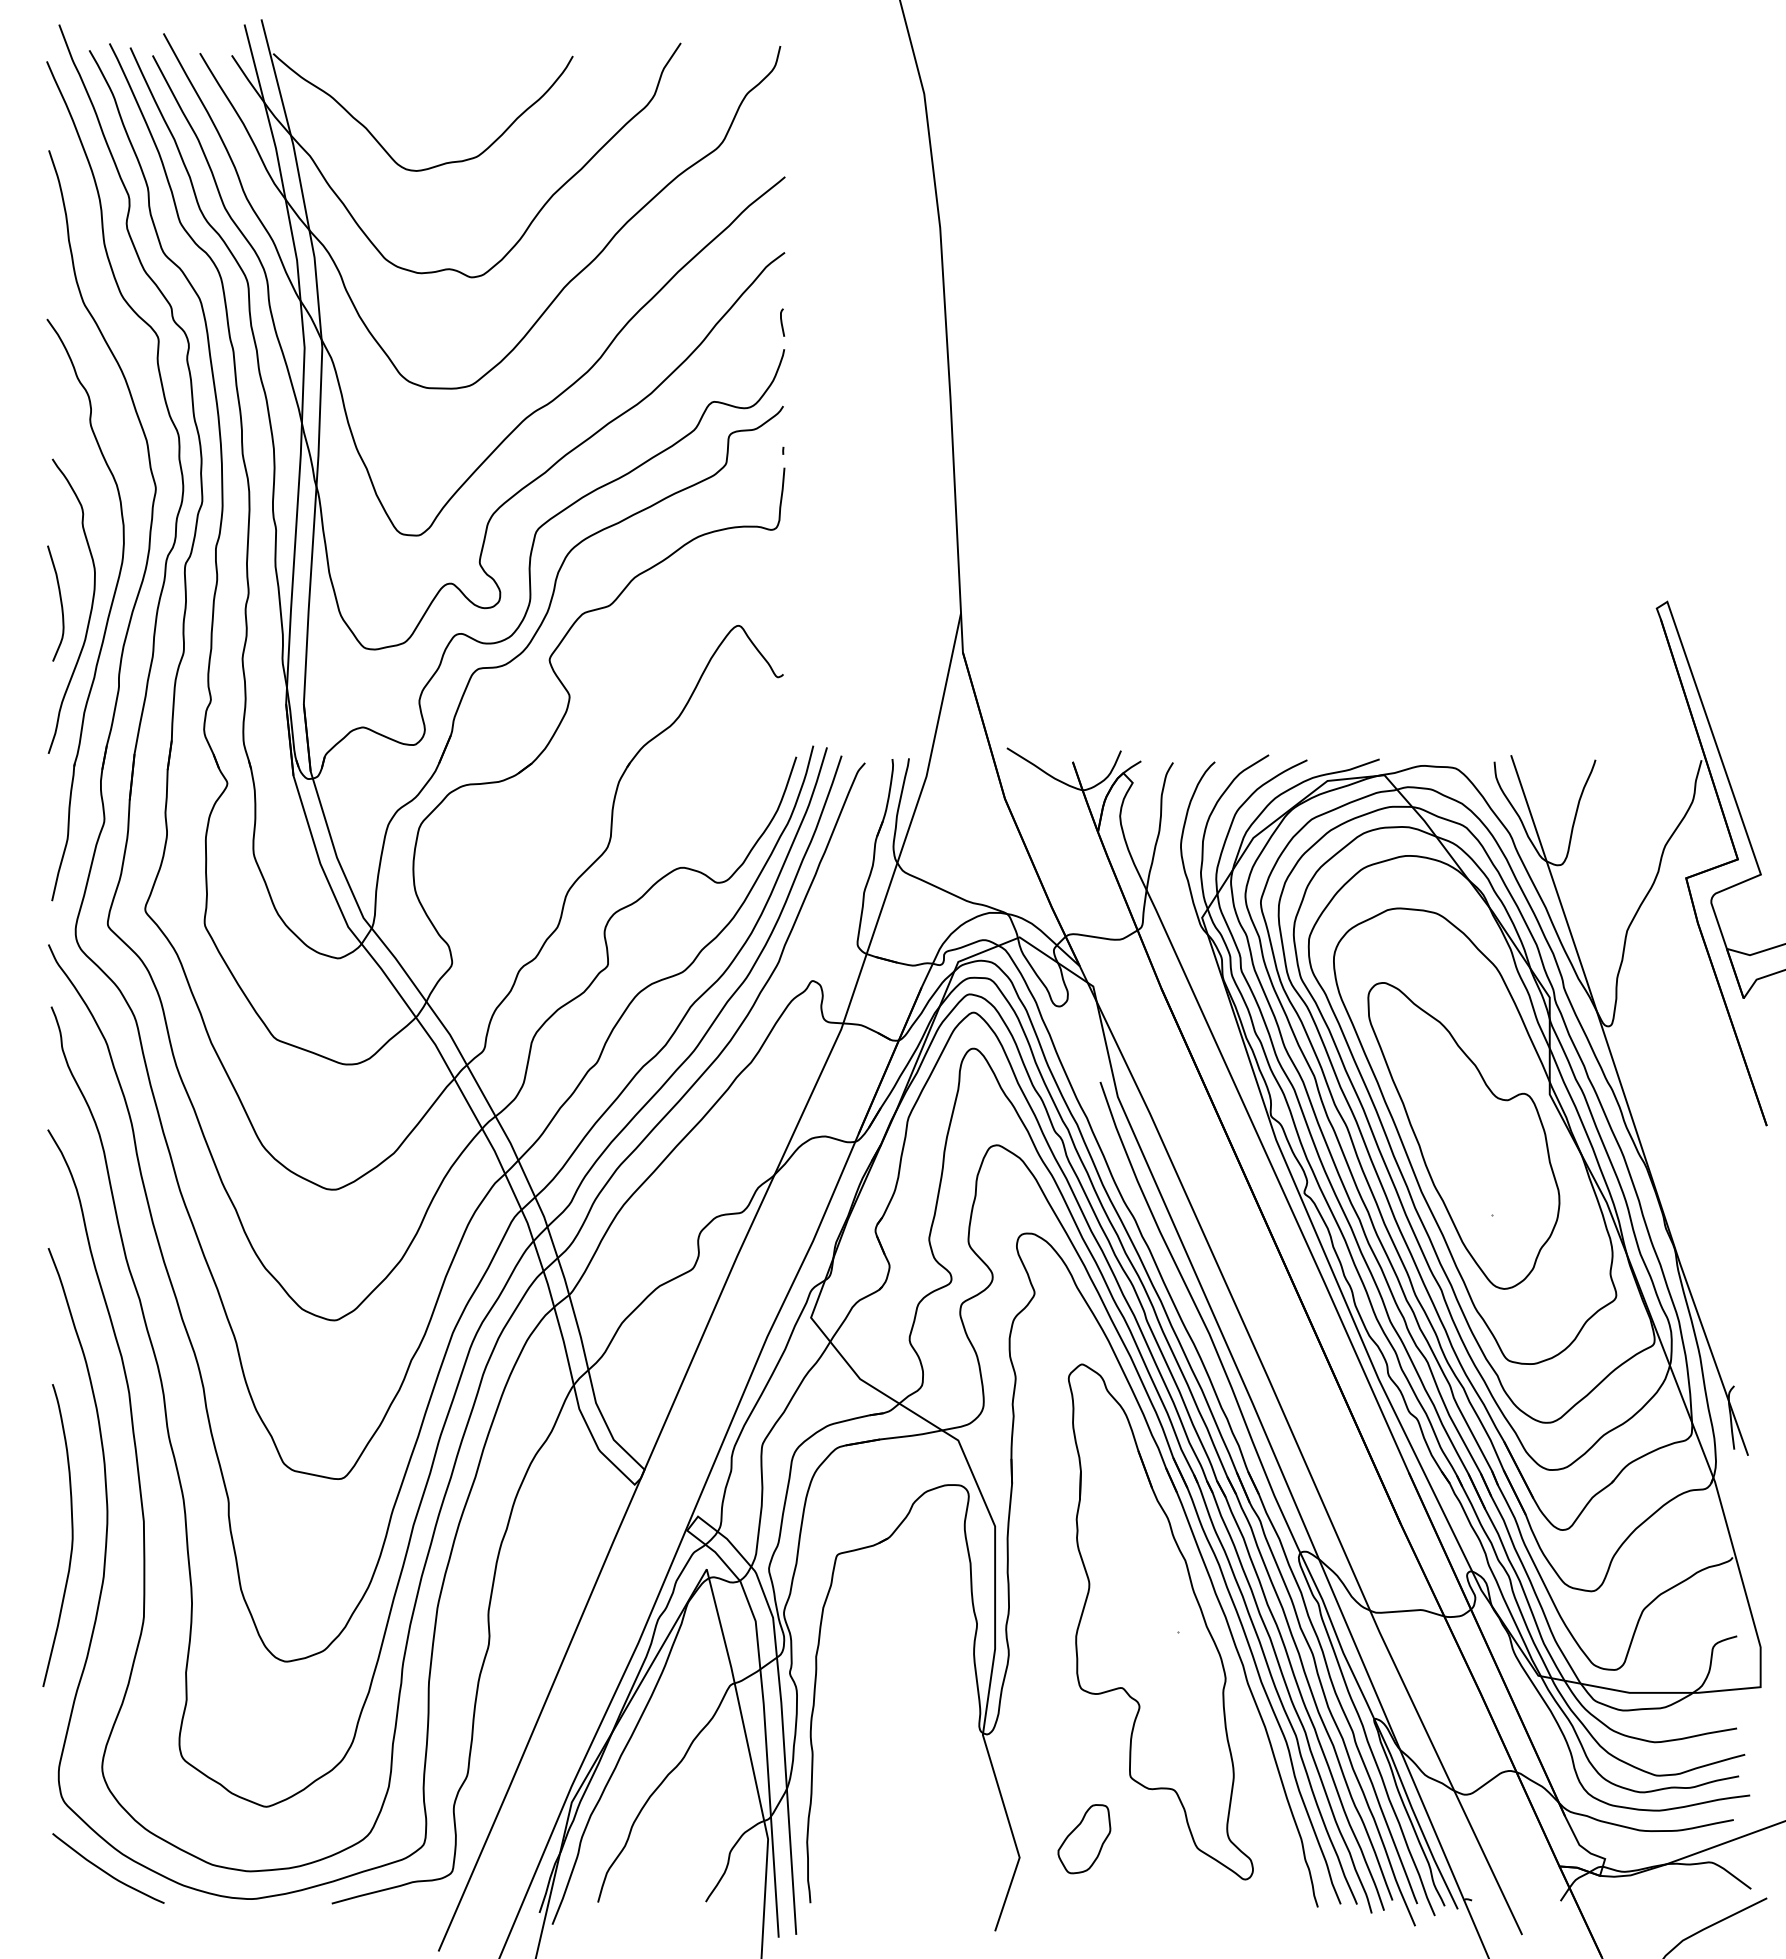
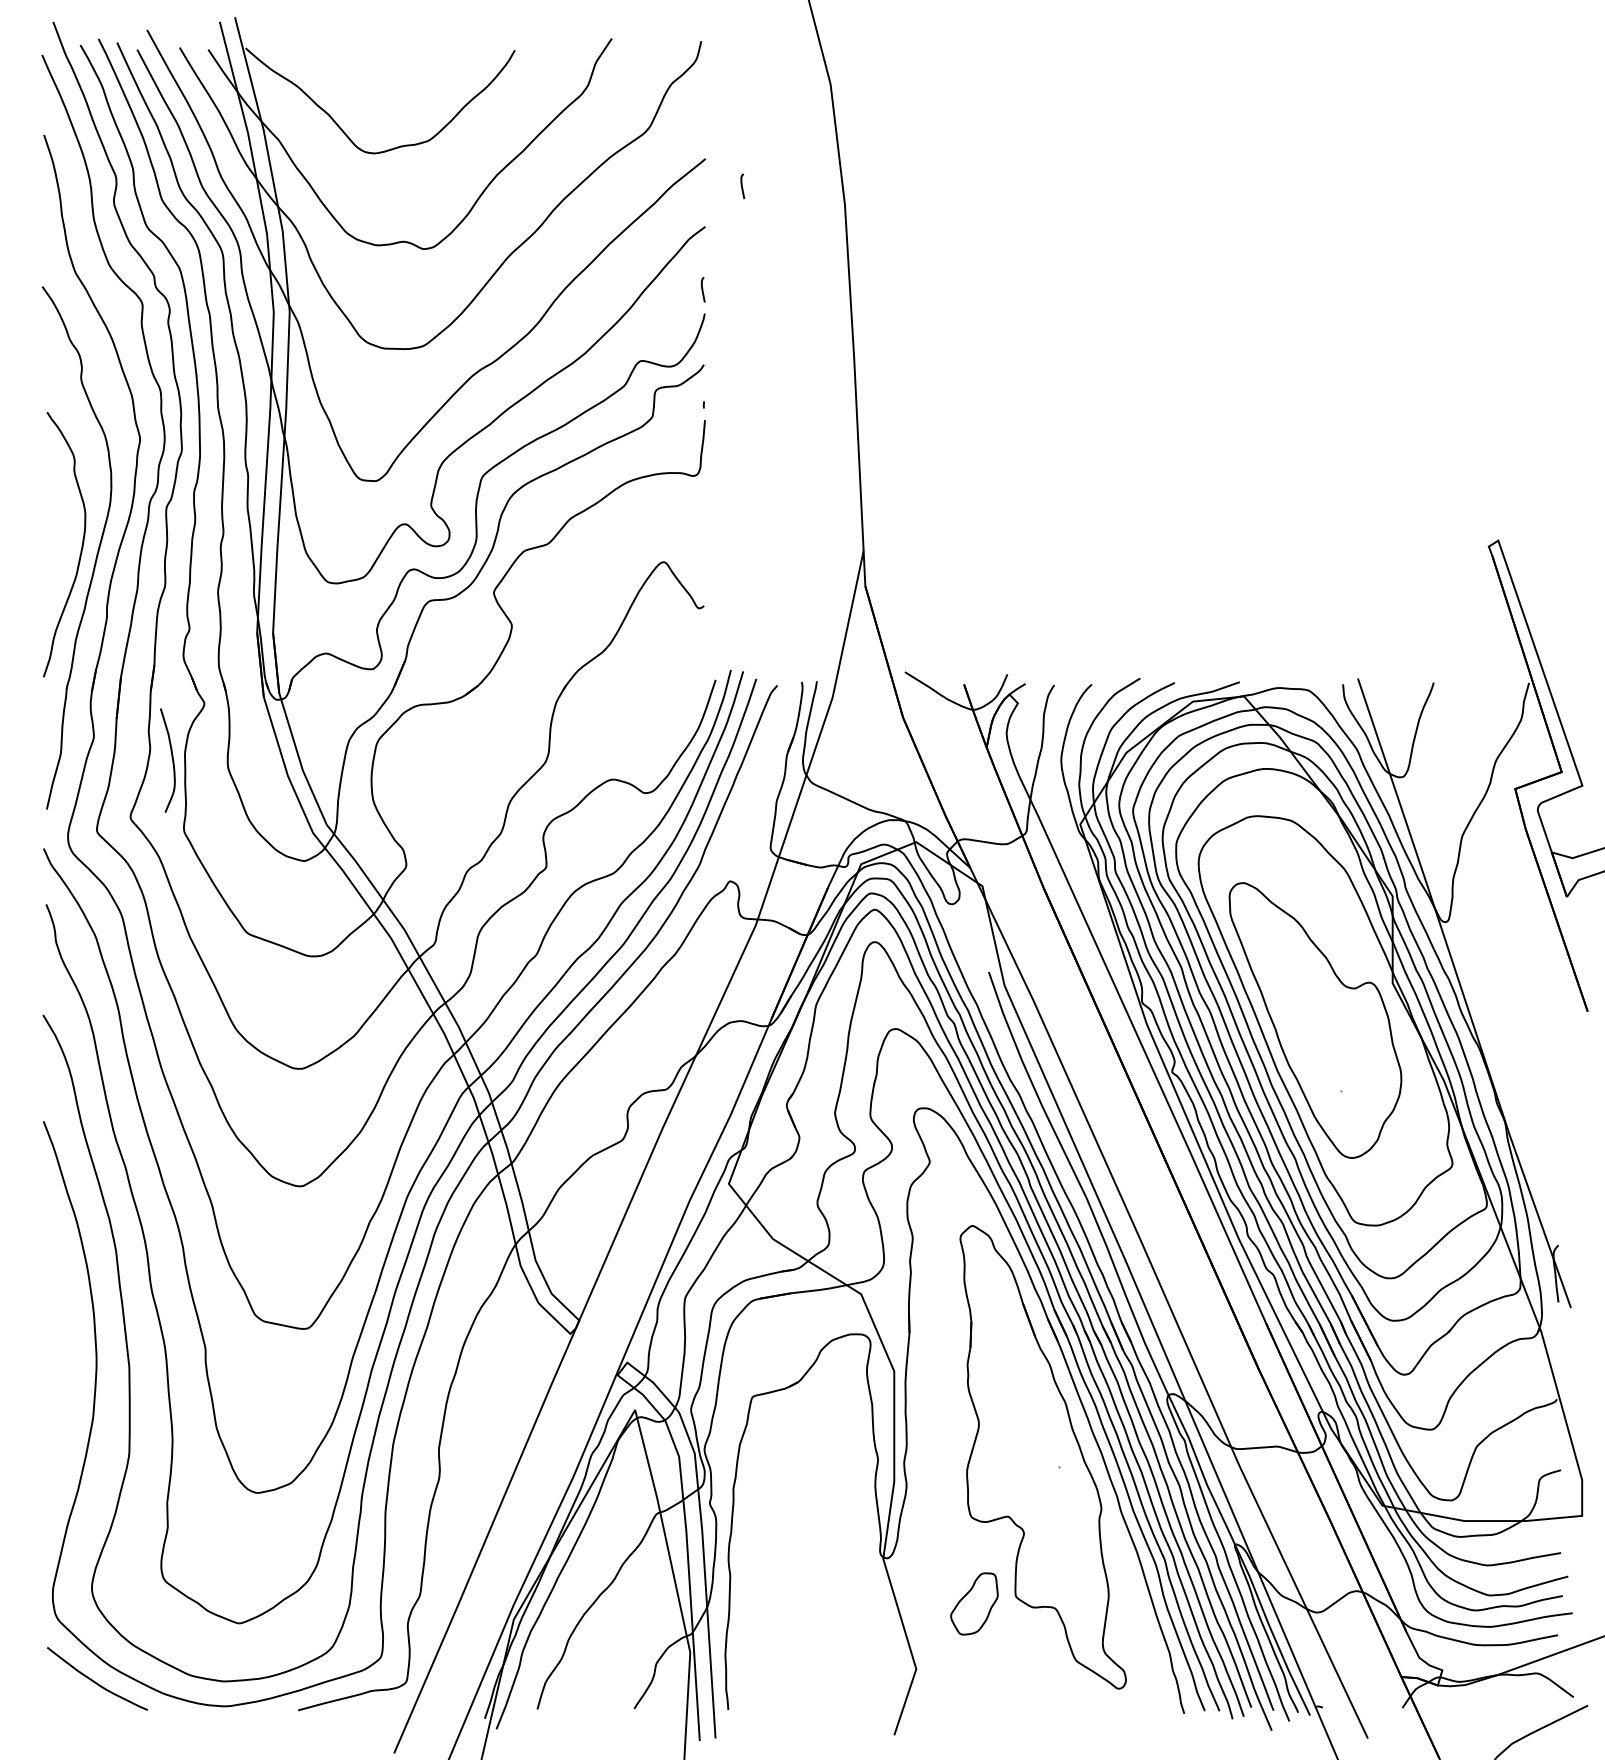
curve: (826, 207) -> (742, 186), added
curve: (60, 603) -> (172, 760), moved
curve: (71, 1535) -> (64, 1379), removed
part: (1084, 1839) -> (974, 1604), moved

